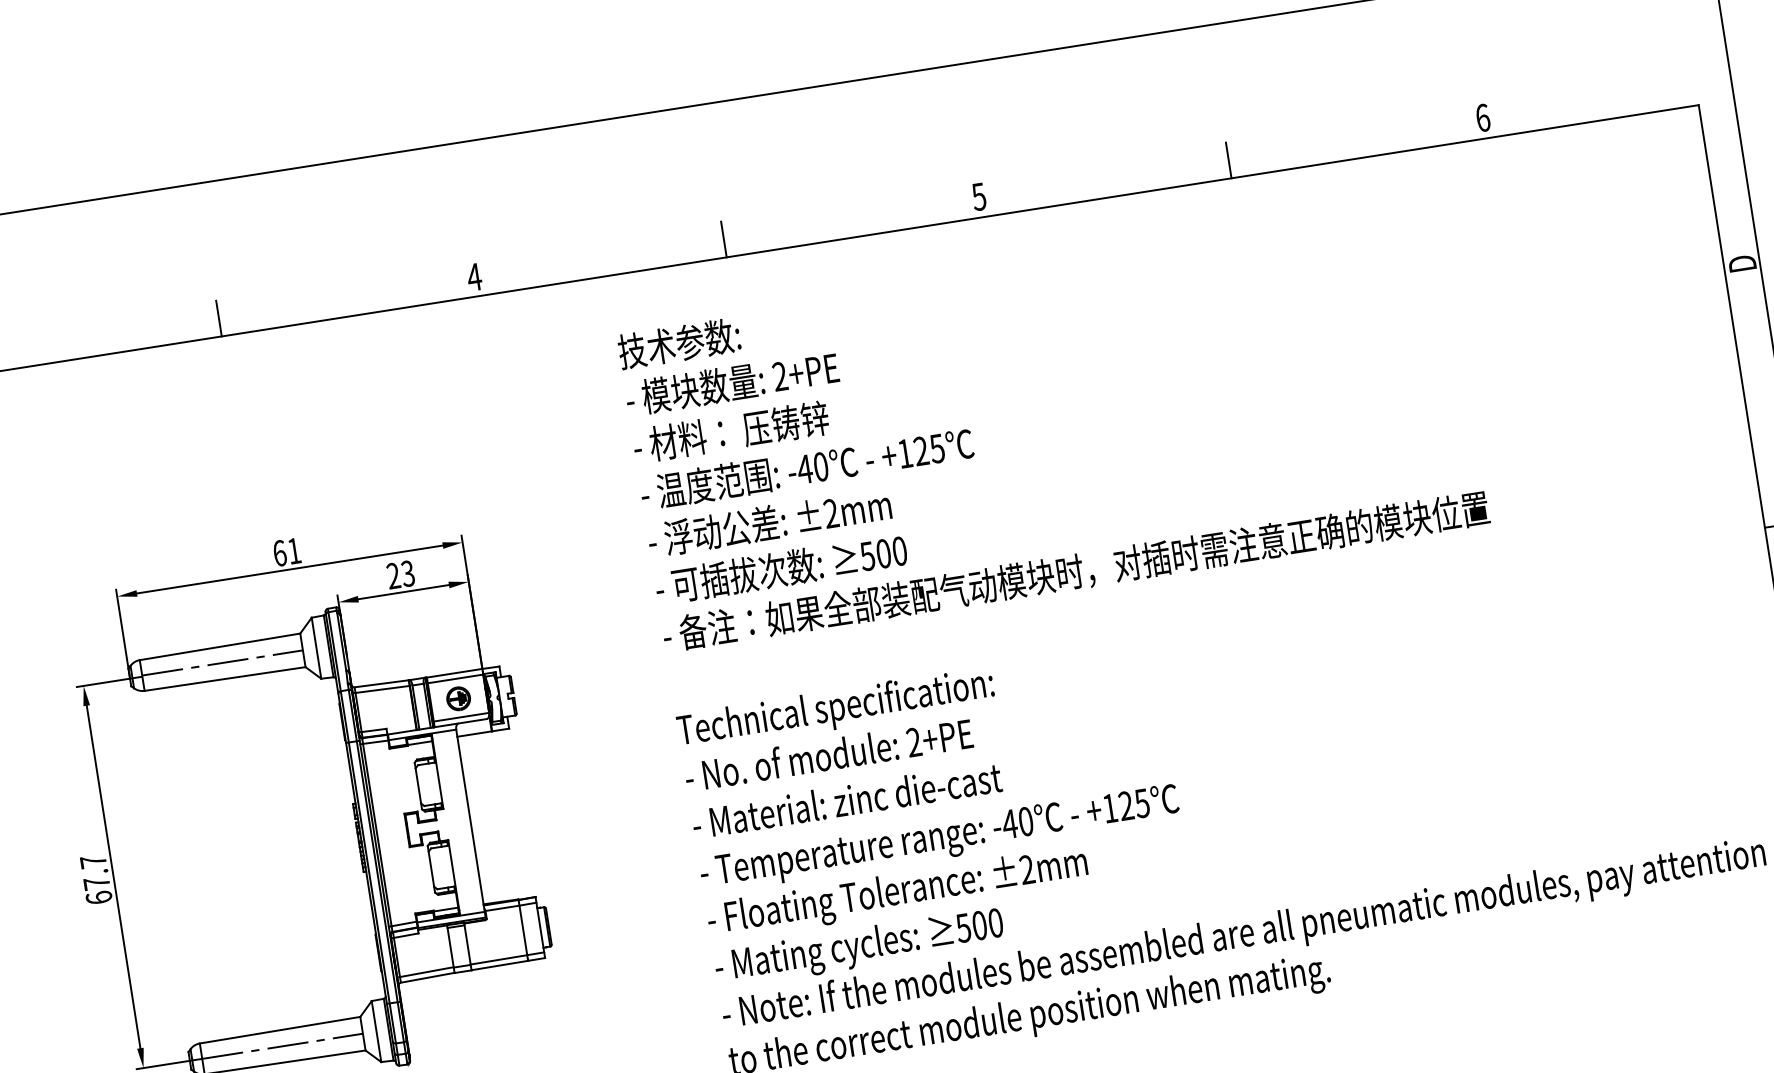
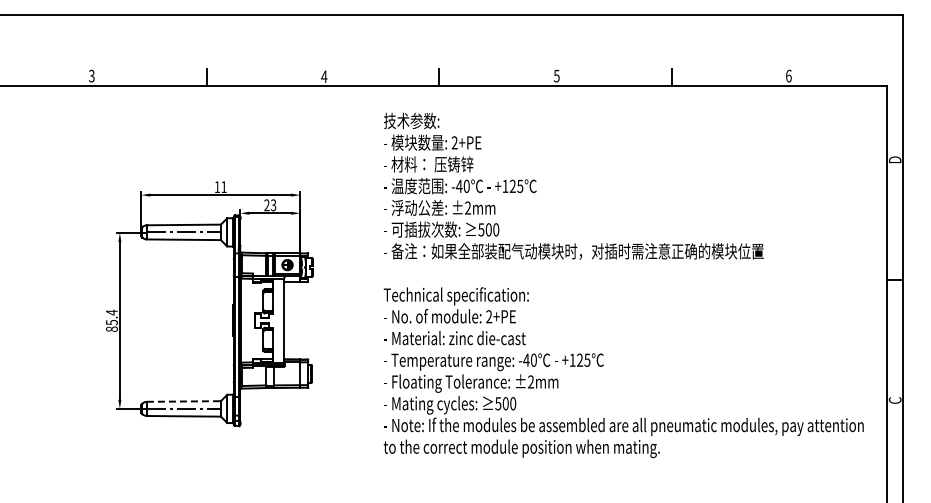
text: (280, 554) -> (217, 187), 61 -> 11
text: (95, 878) -> (111, 320), 67.7 -> 85.4
line: (281, 1030) -> (184, 401), solid -> dashed

